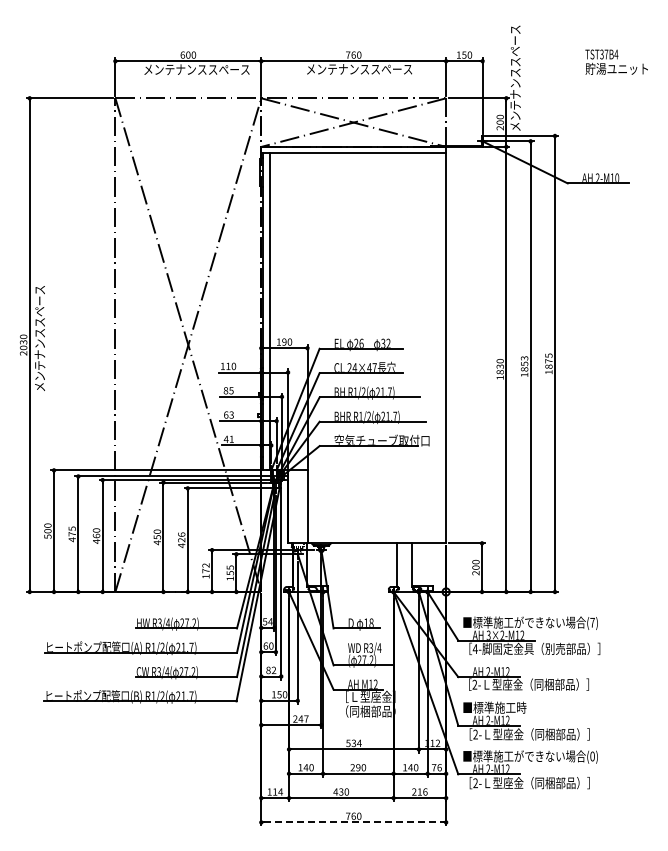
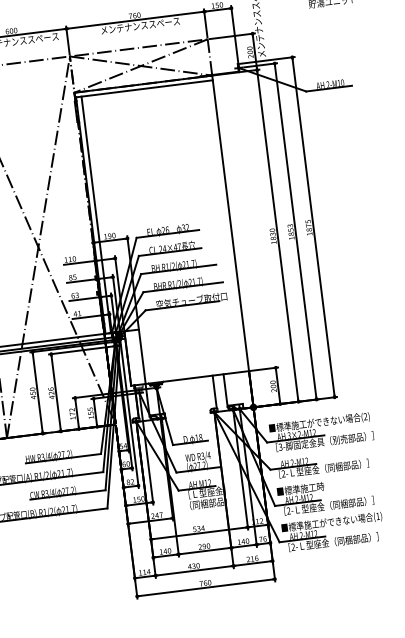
text: (592, 622) -> (365, 416), (7) -> (2)
text: (474, 649) -> (280, 447), 4- -> 3-
text: (592, 756) -> (377, 516), (0) -> (1)
line: (353, 822) -> (205, 587), dashed -> solid

